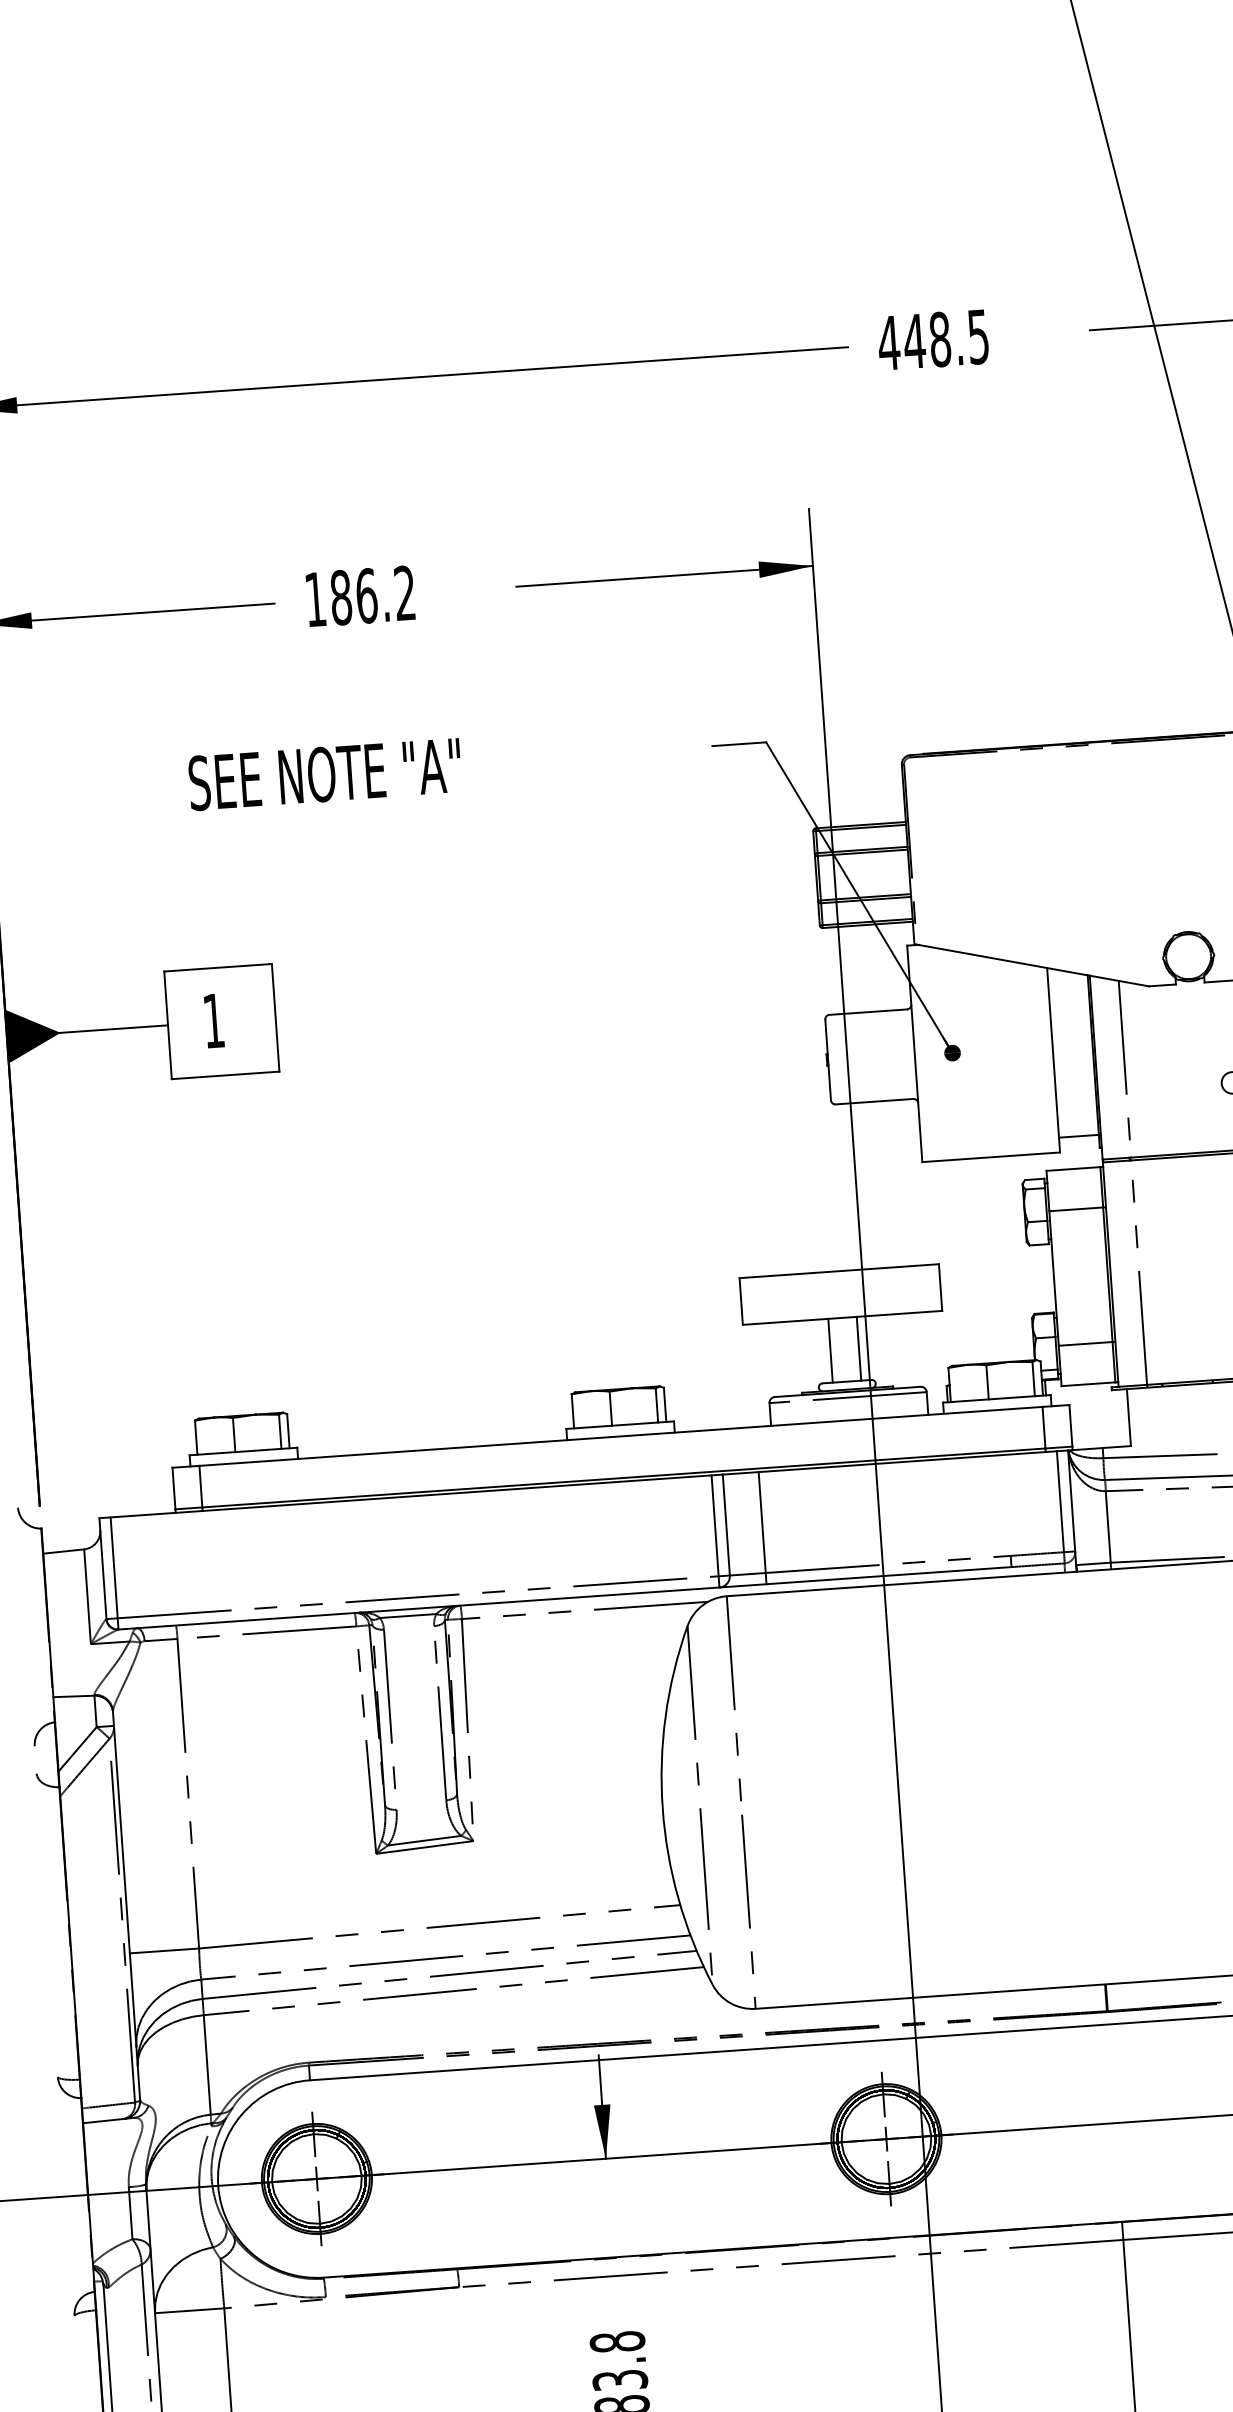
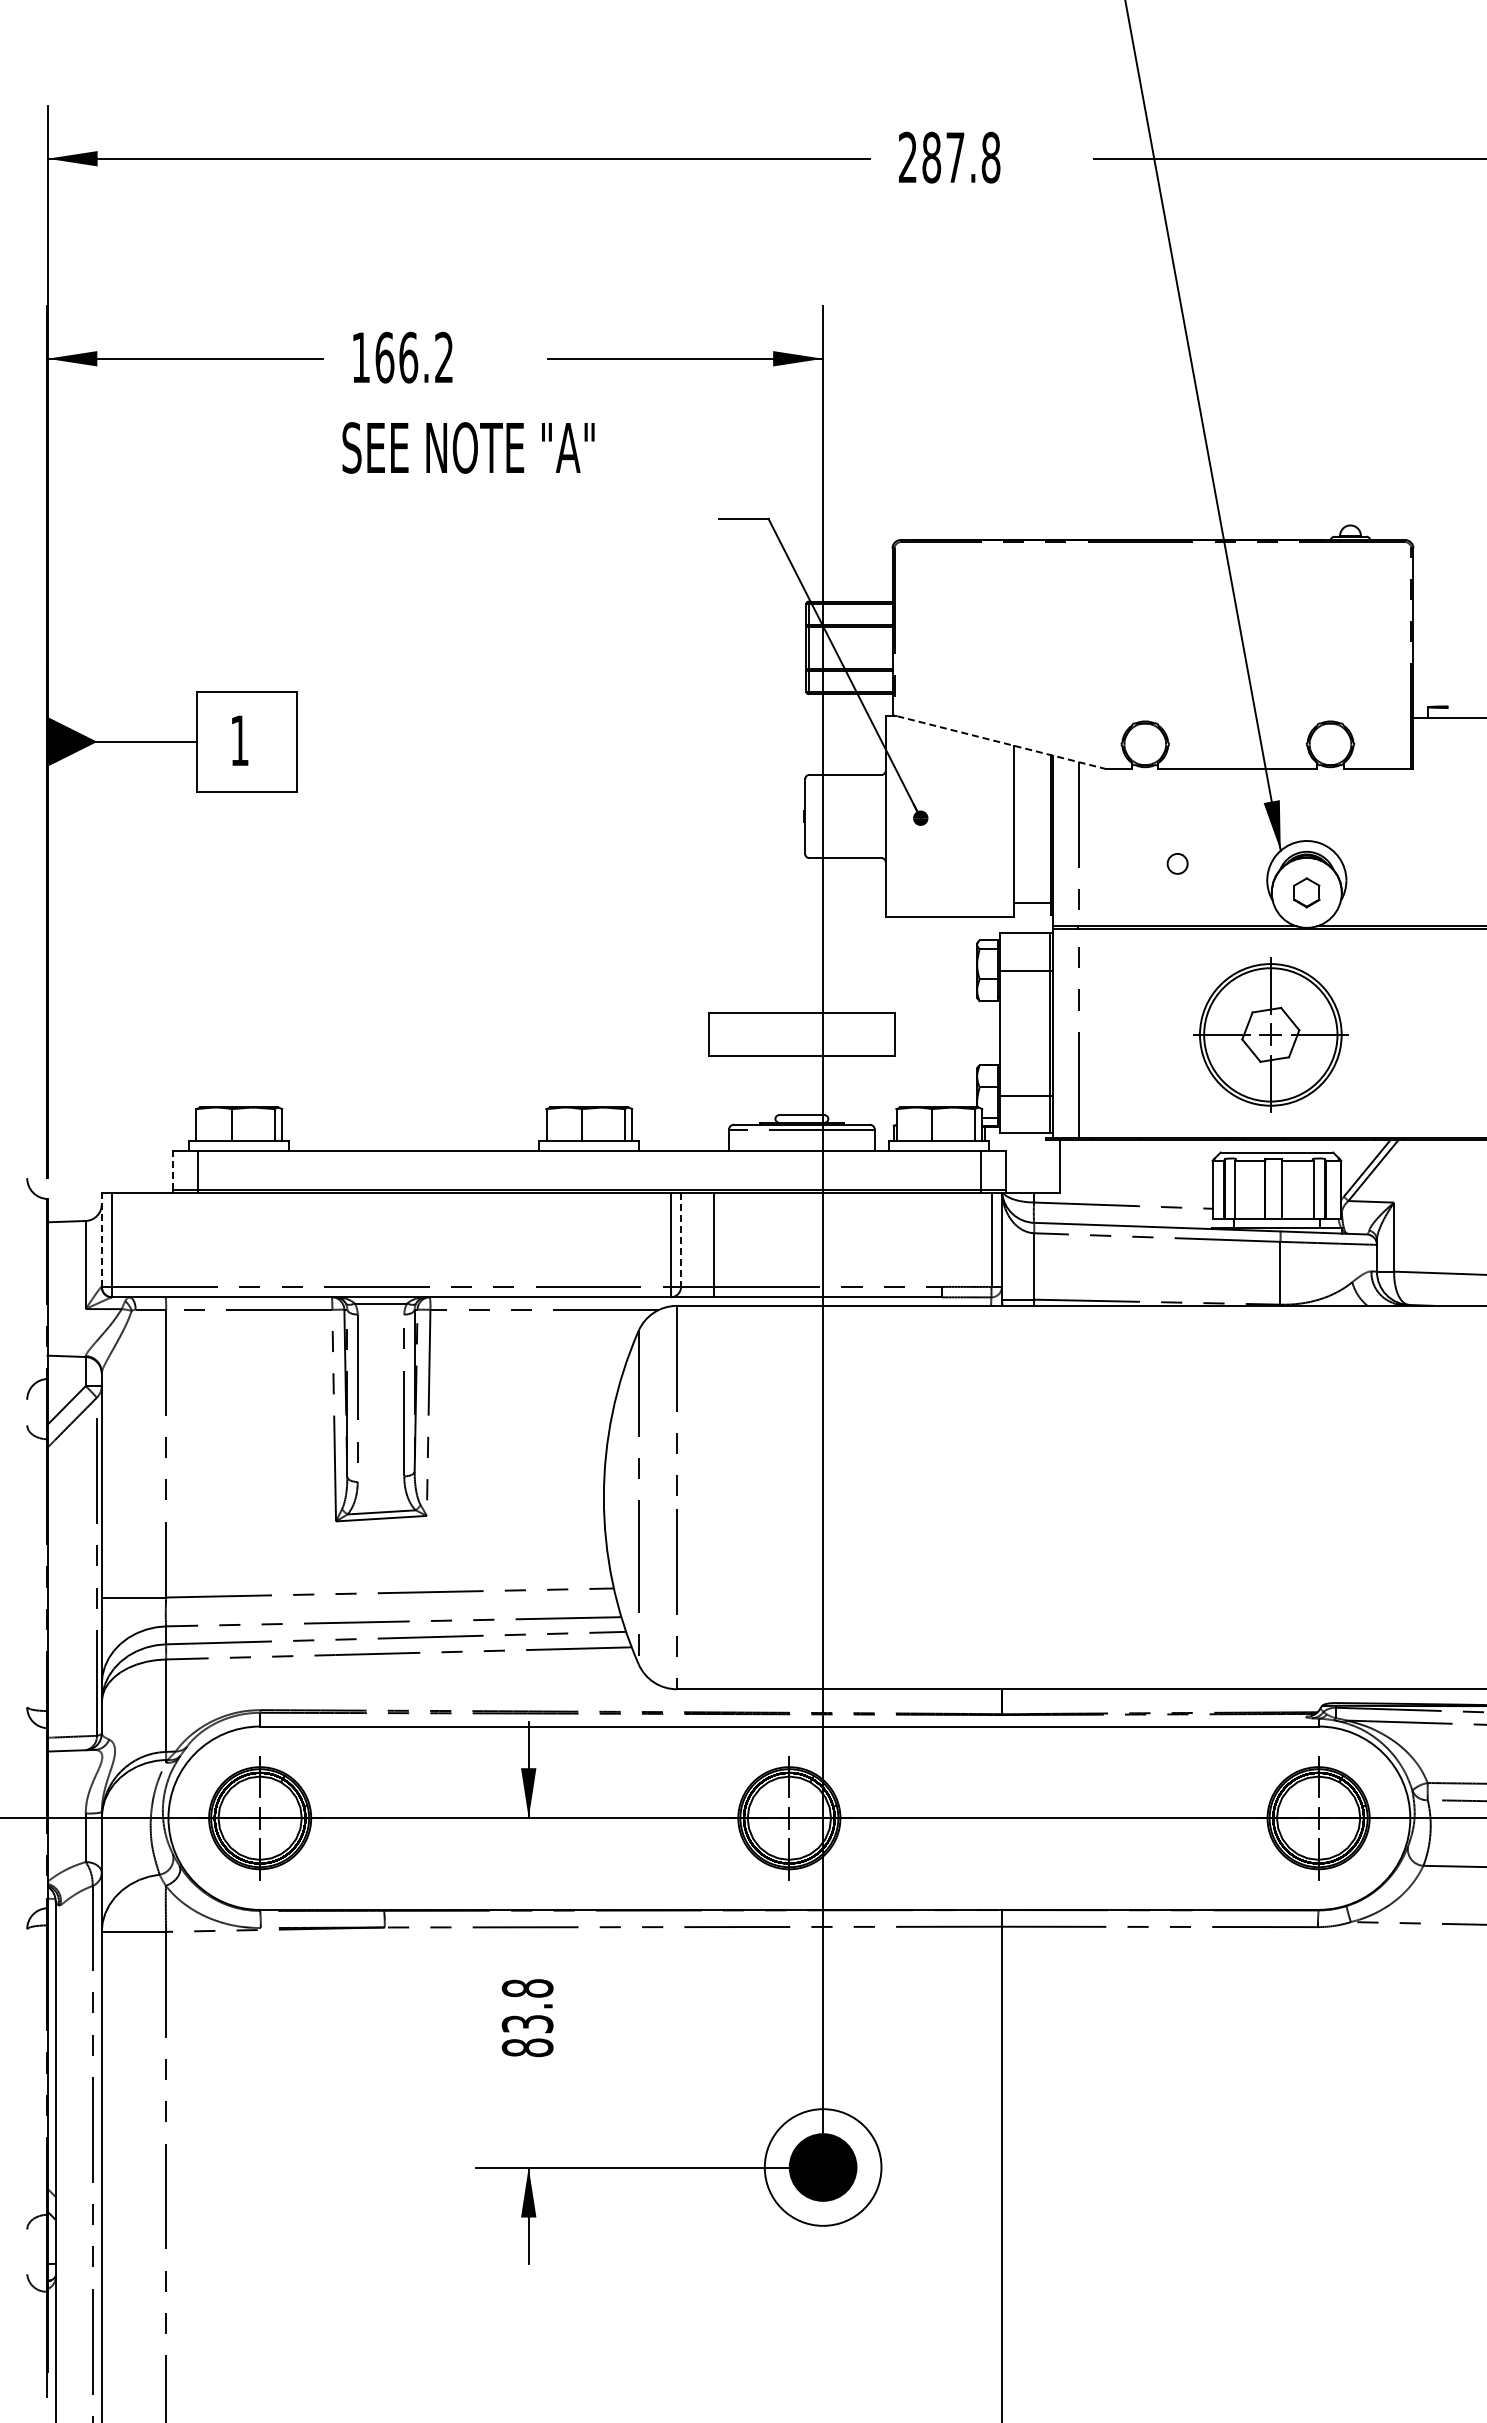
text: (933, 339) -> (949, 157), 448.5 -> 287.8
text: (340, 597) -> (384, 357), 186.2 -> 166.2
text: (325, 773) -> (468, 447), moved
line: (1032, 965) -> (1000, 742), solid -> dashed
line: (859, 1348) -> (815, 1085), removed
line: (830, 1350) -> (788, 1085), removed
line: (173, 1488) -> (172, 1170), solid -> dashed
line: (726, 1525) -> (681, 1240), solid -> dashed
line: (102, 1569) -> (101, 1240), solid -> dashed

